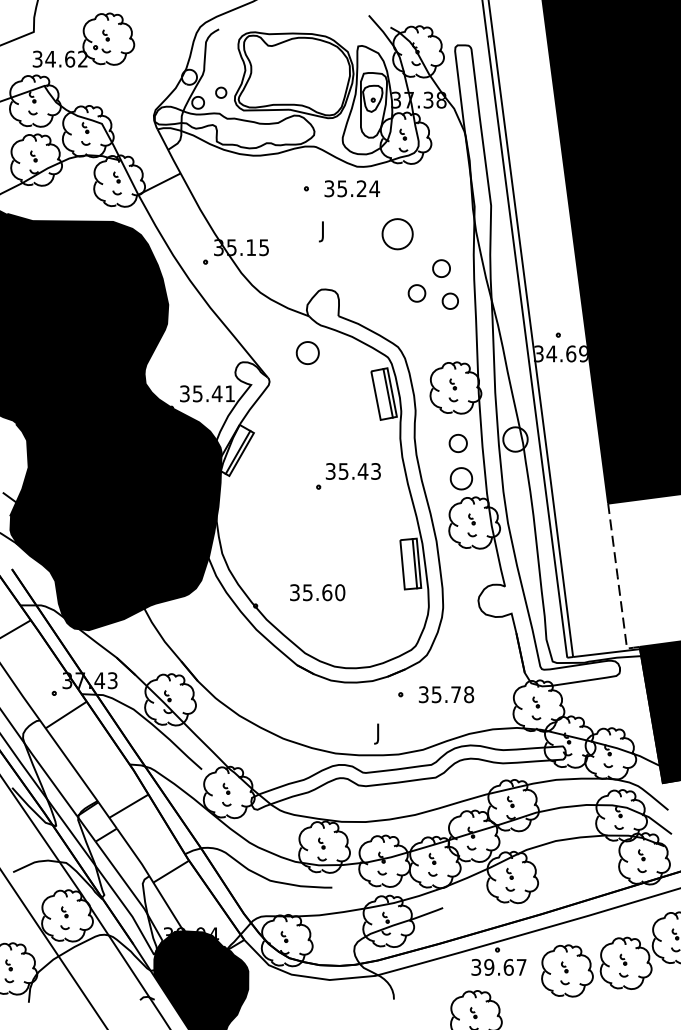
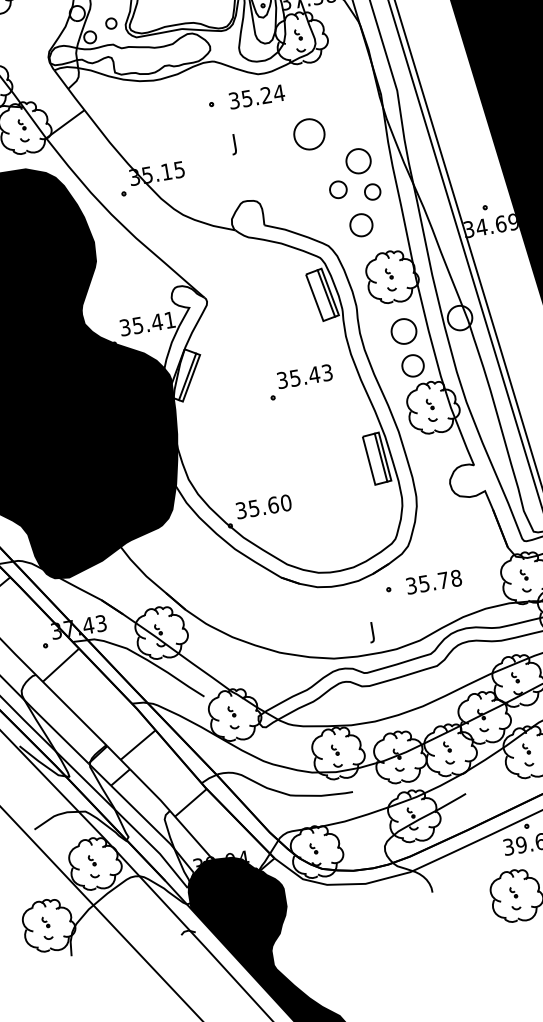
part: (441, 268) -> (358, 161), size x1.43
part: (307, 352) -> (361, 224), moved
part: (458, 443) -> (404, 331), size x1.43
text: (317, 592) -> (263, 506), moved

